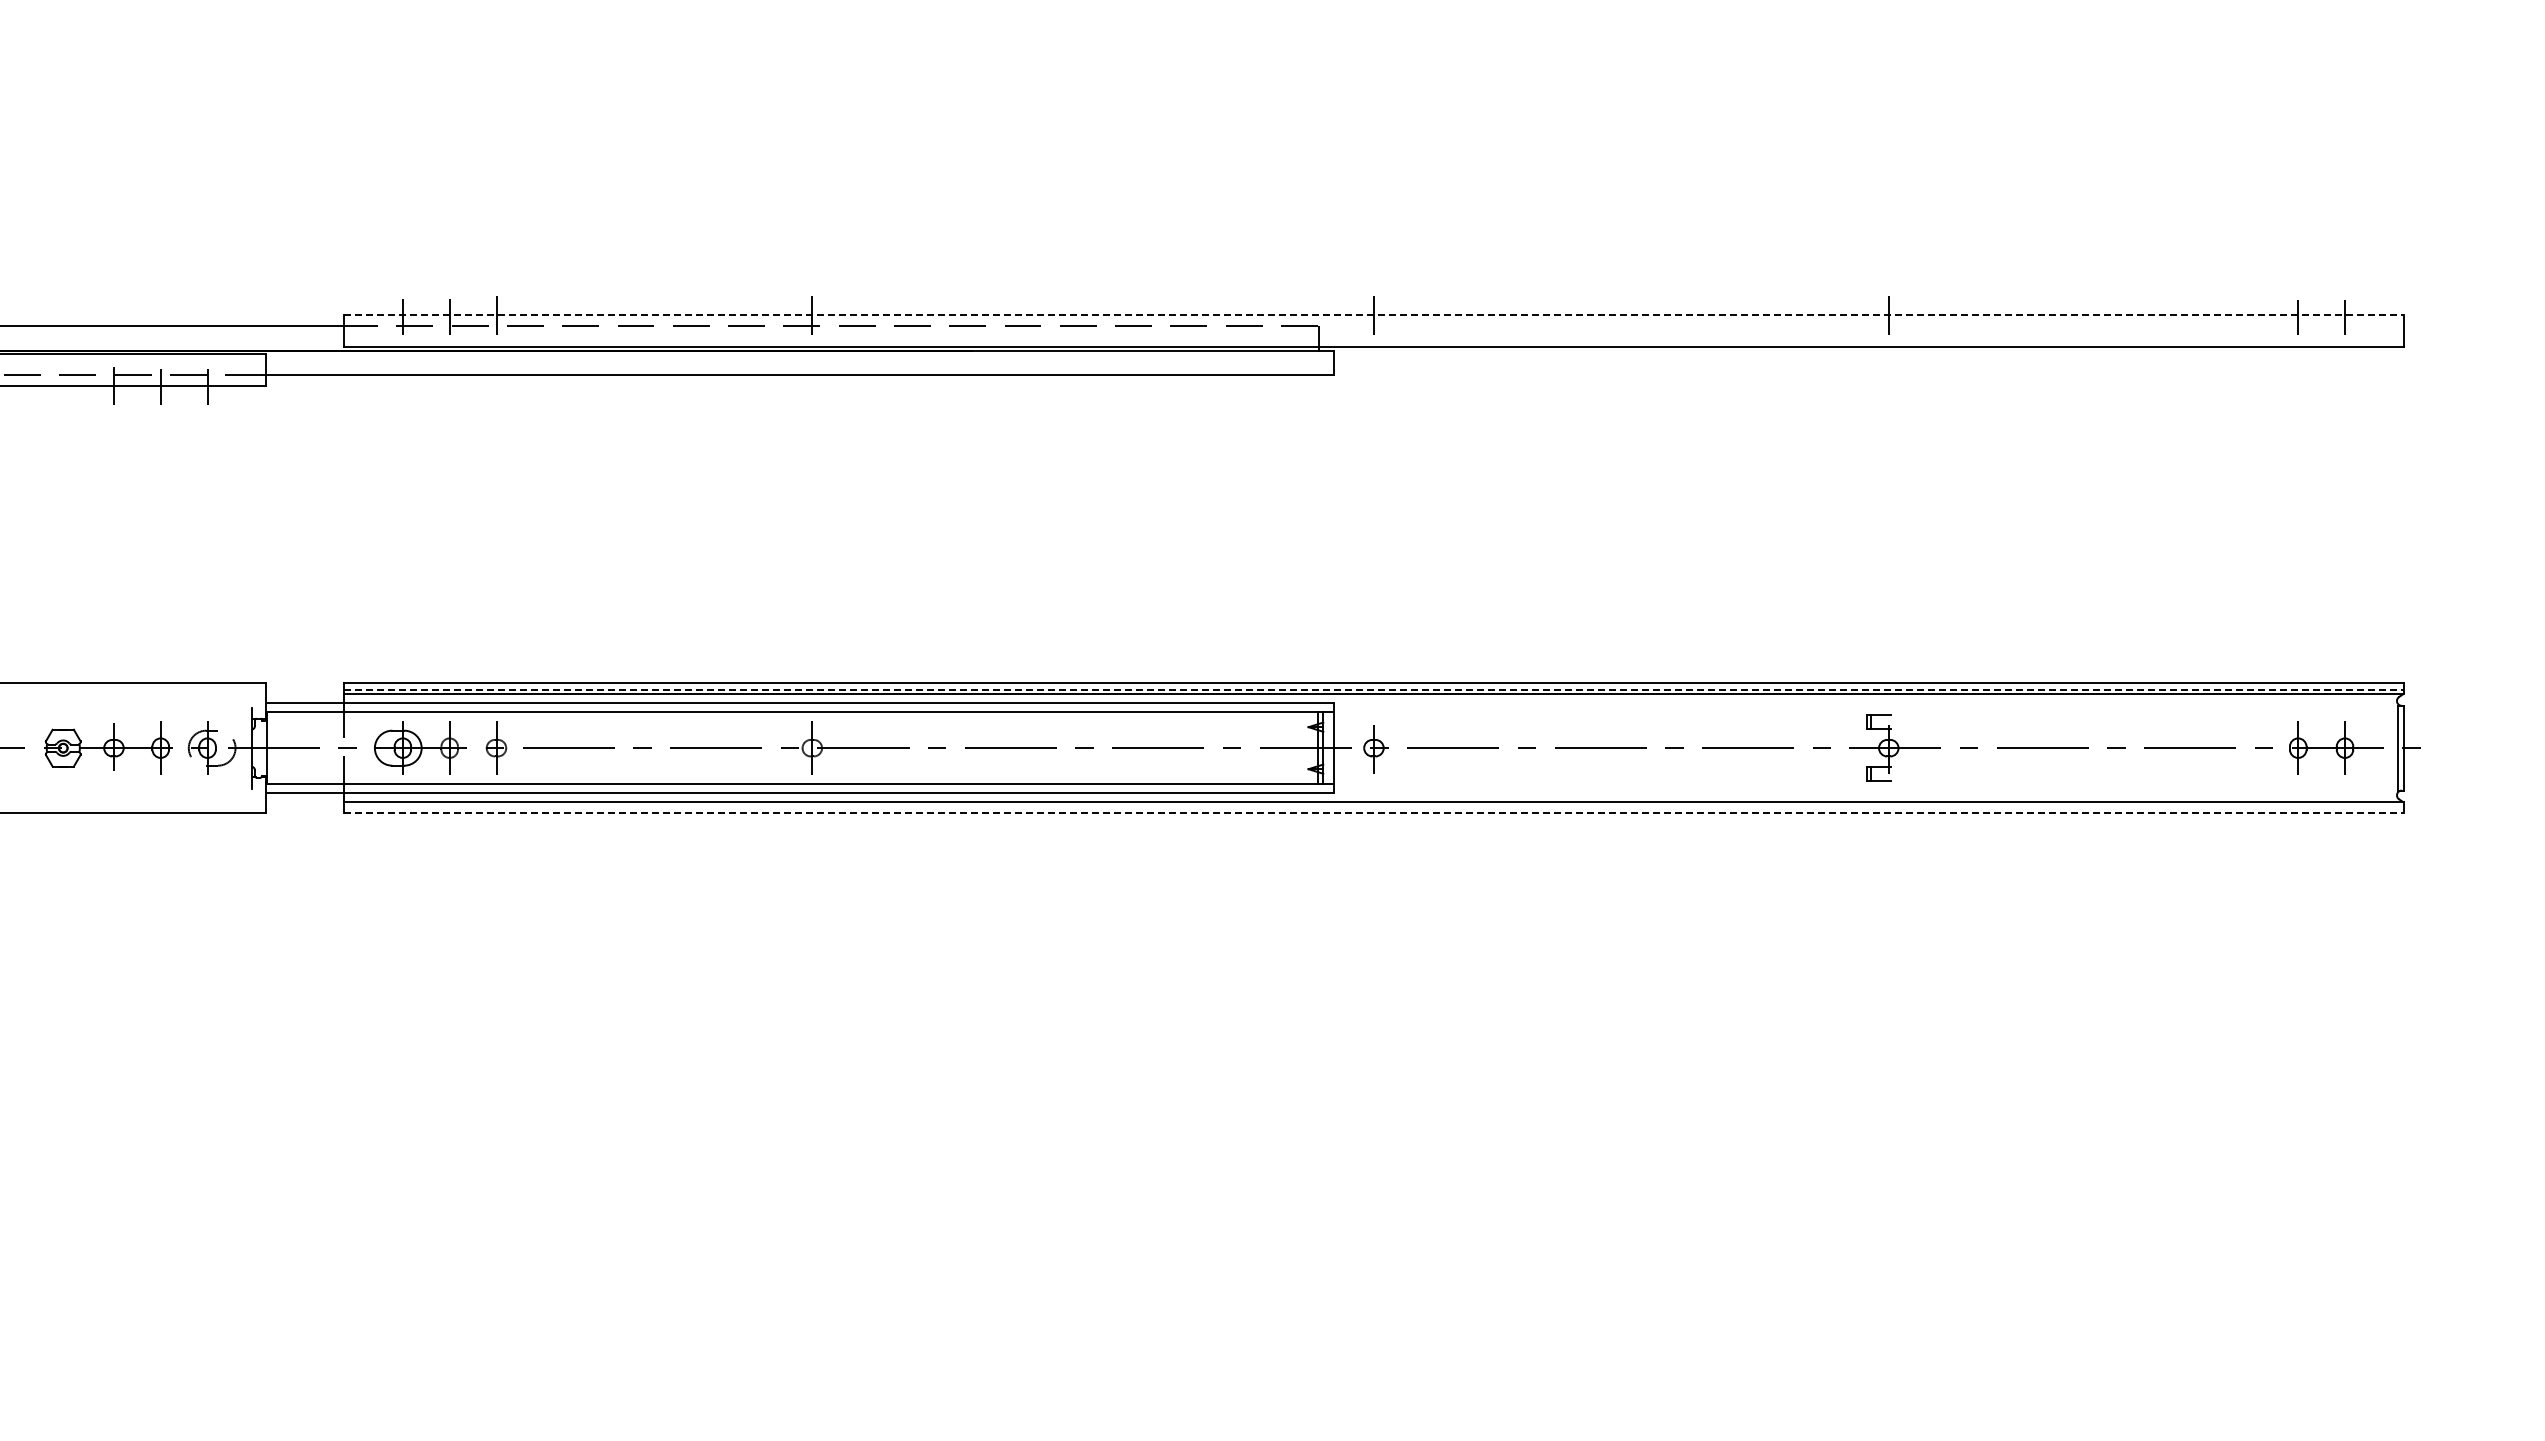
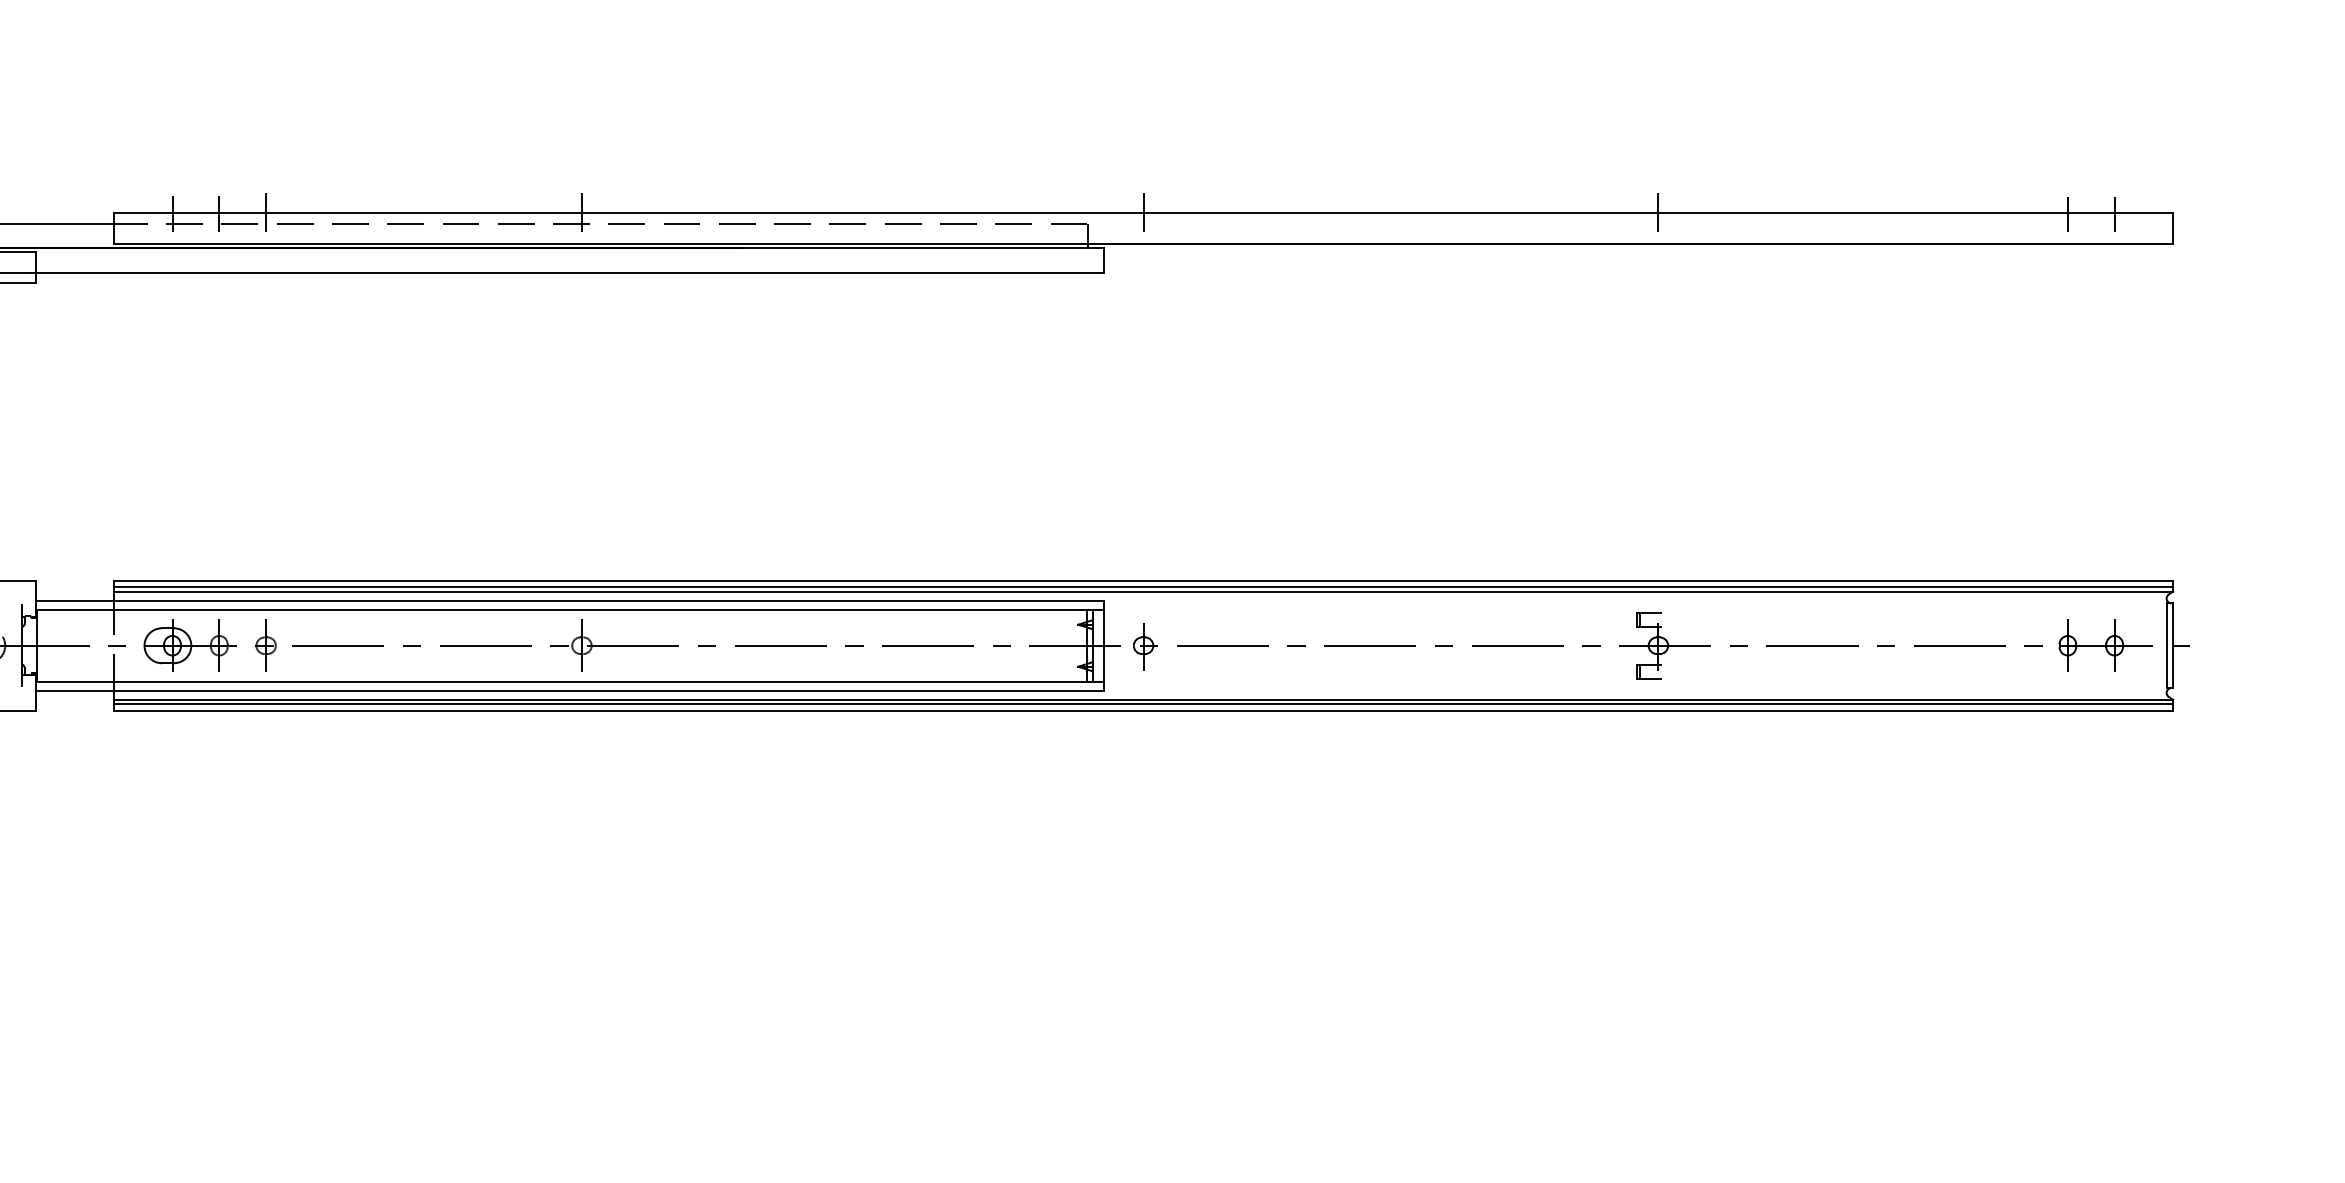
line: (1373, 315) -> (1143, 213), dashed -> solid
line: (1373, 689) -> (1143, 587), dashed -> solid
line: (1373, 806) -> (1143, 704), added
line: (1373, 813) -> (1143, 711), dashed -> solid

